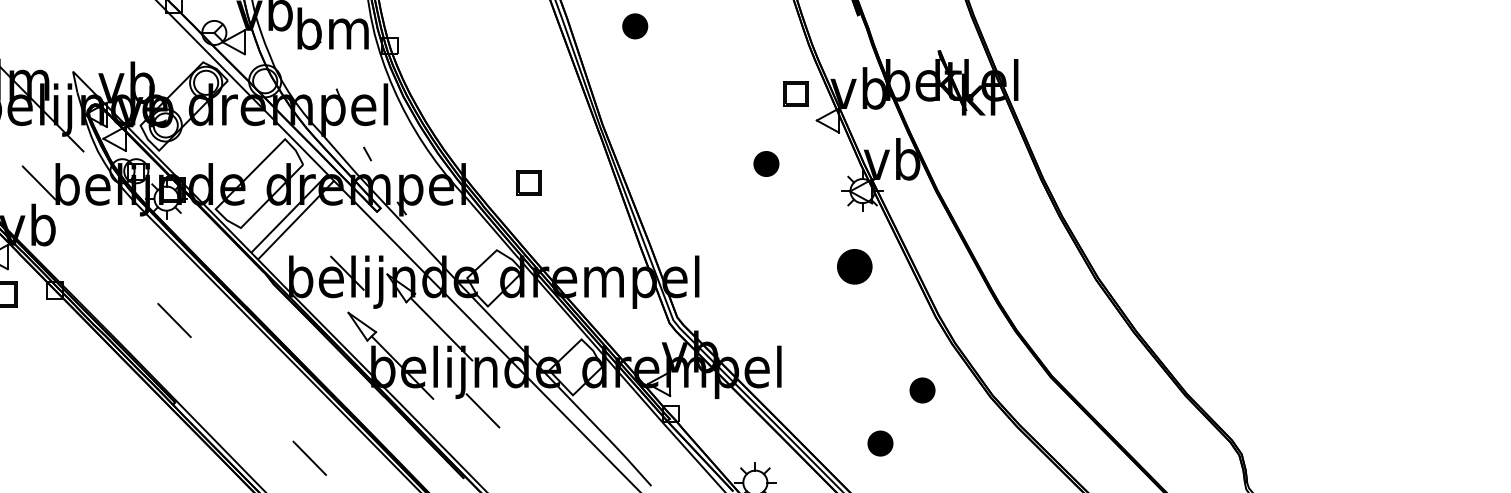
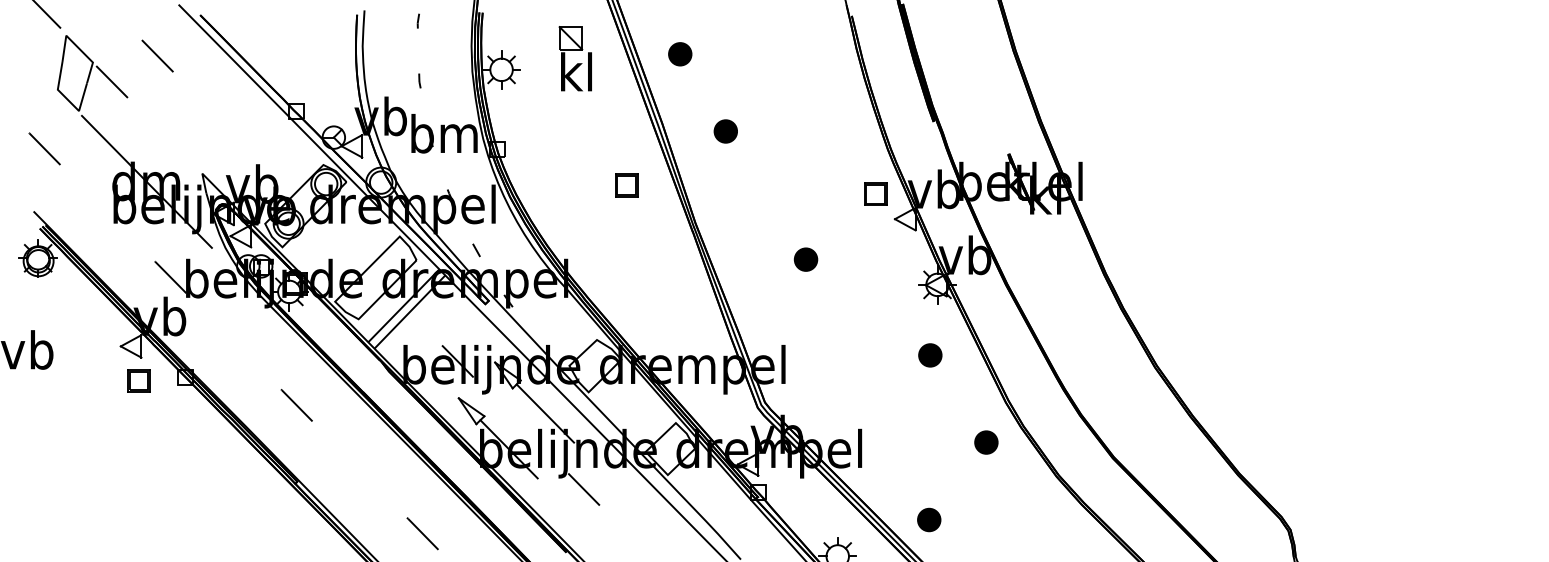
part: (765, 163) -> (805, 259), moved
part: (528, 183) -> (626, 185), moved
part: (854, 266) -> (930, 355), size x0.71
part: (922, 390) -> (986, 442), moved
part: (880, 443) -> (929, 519), moved

